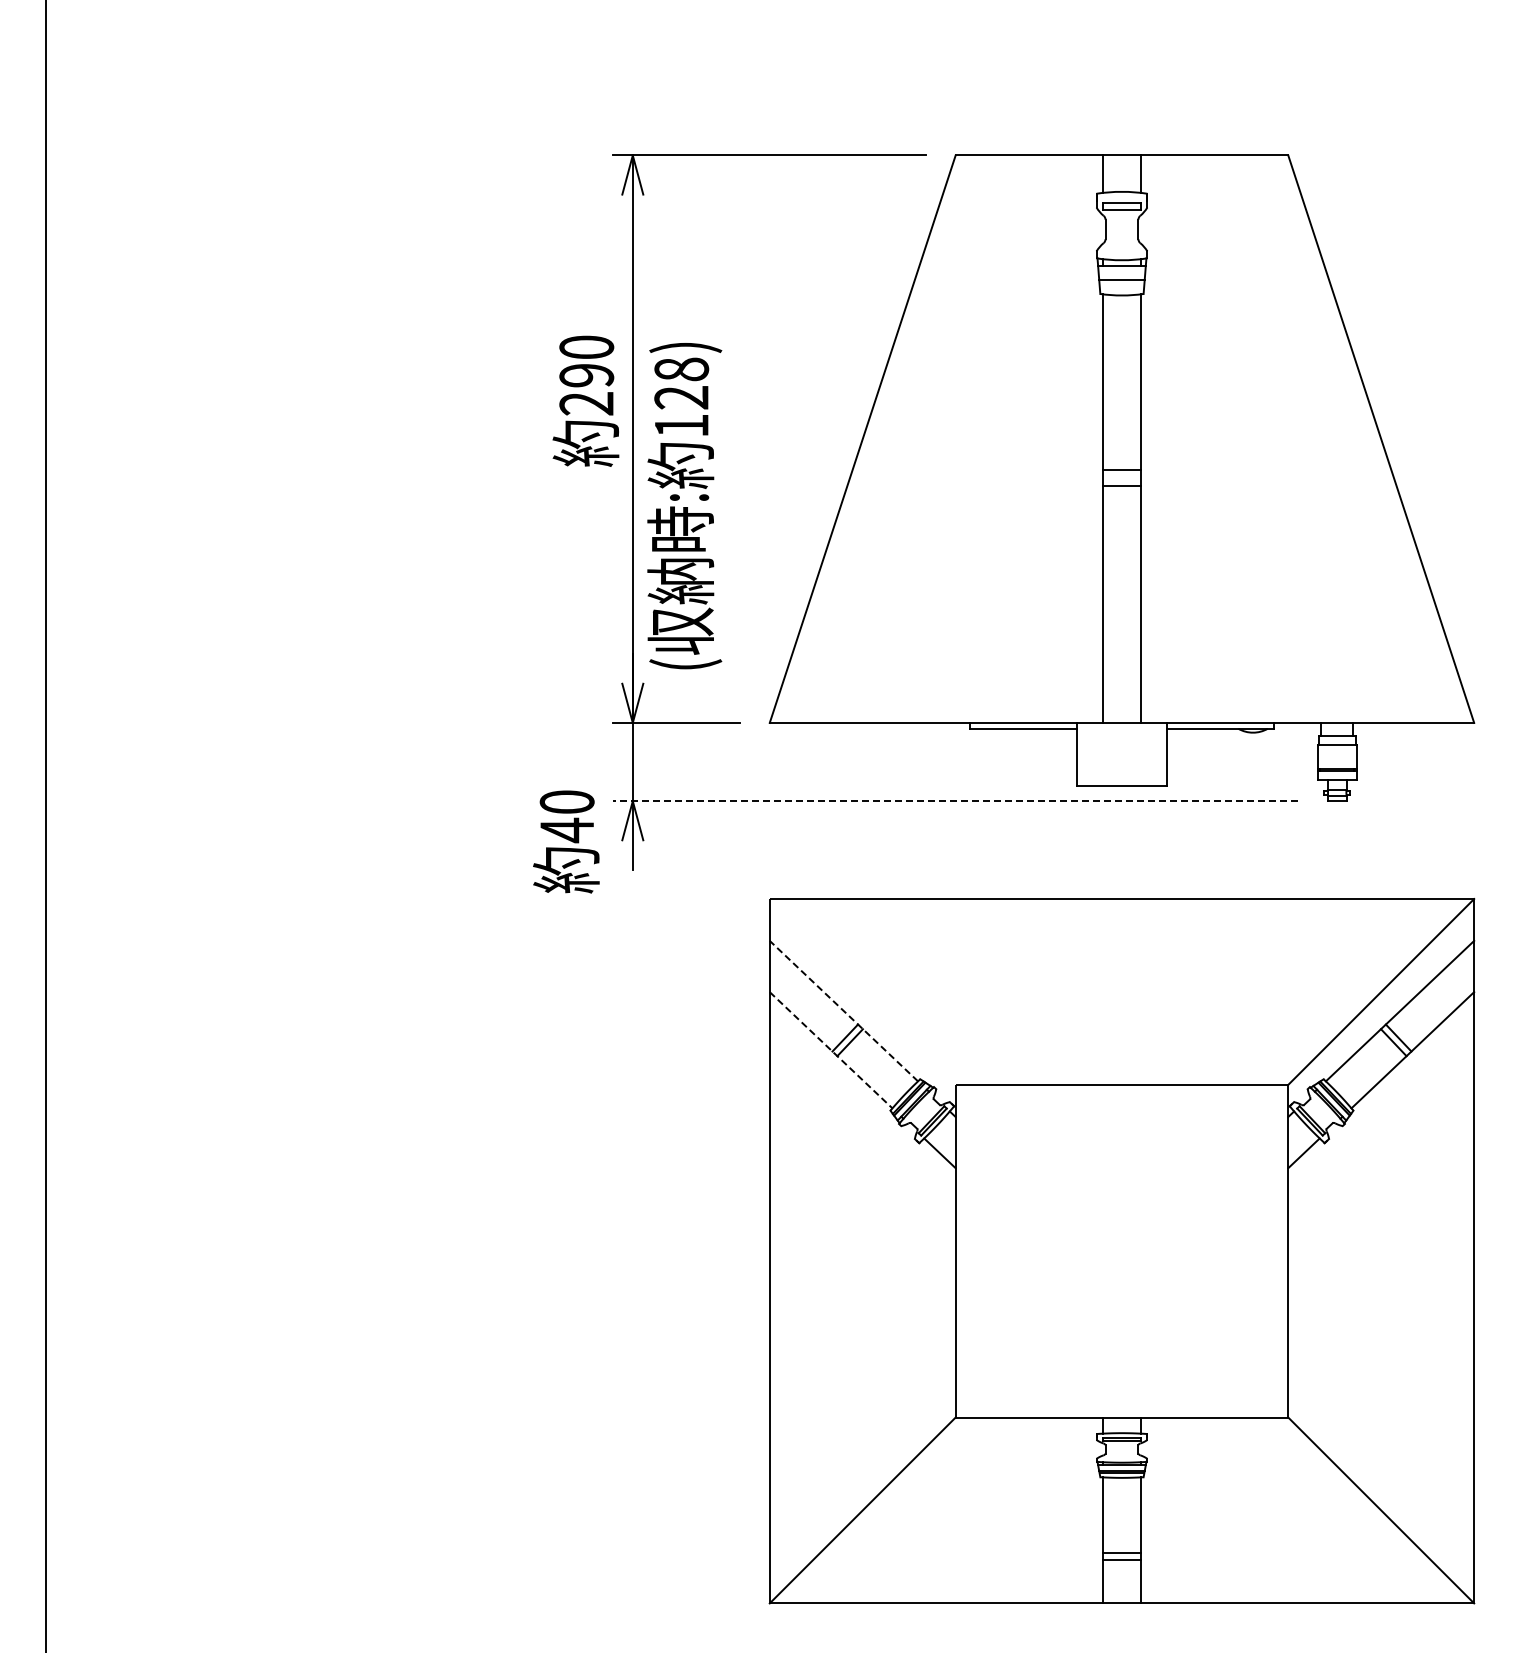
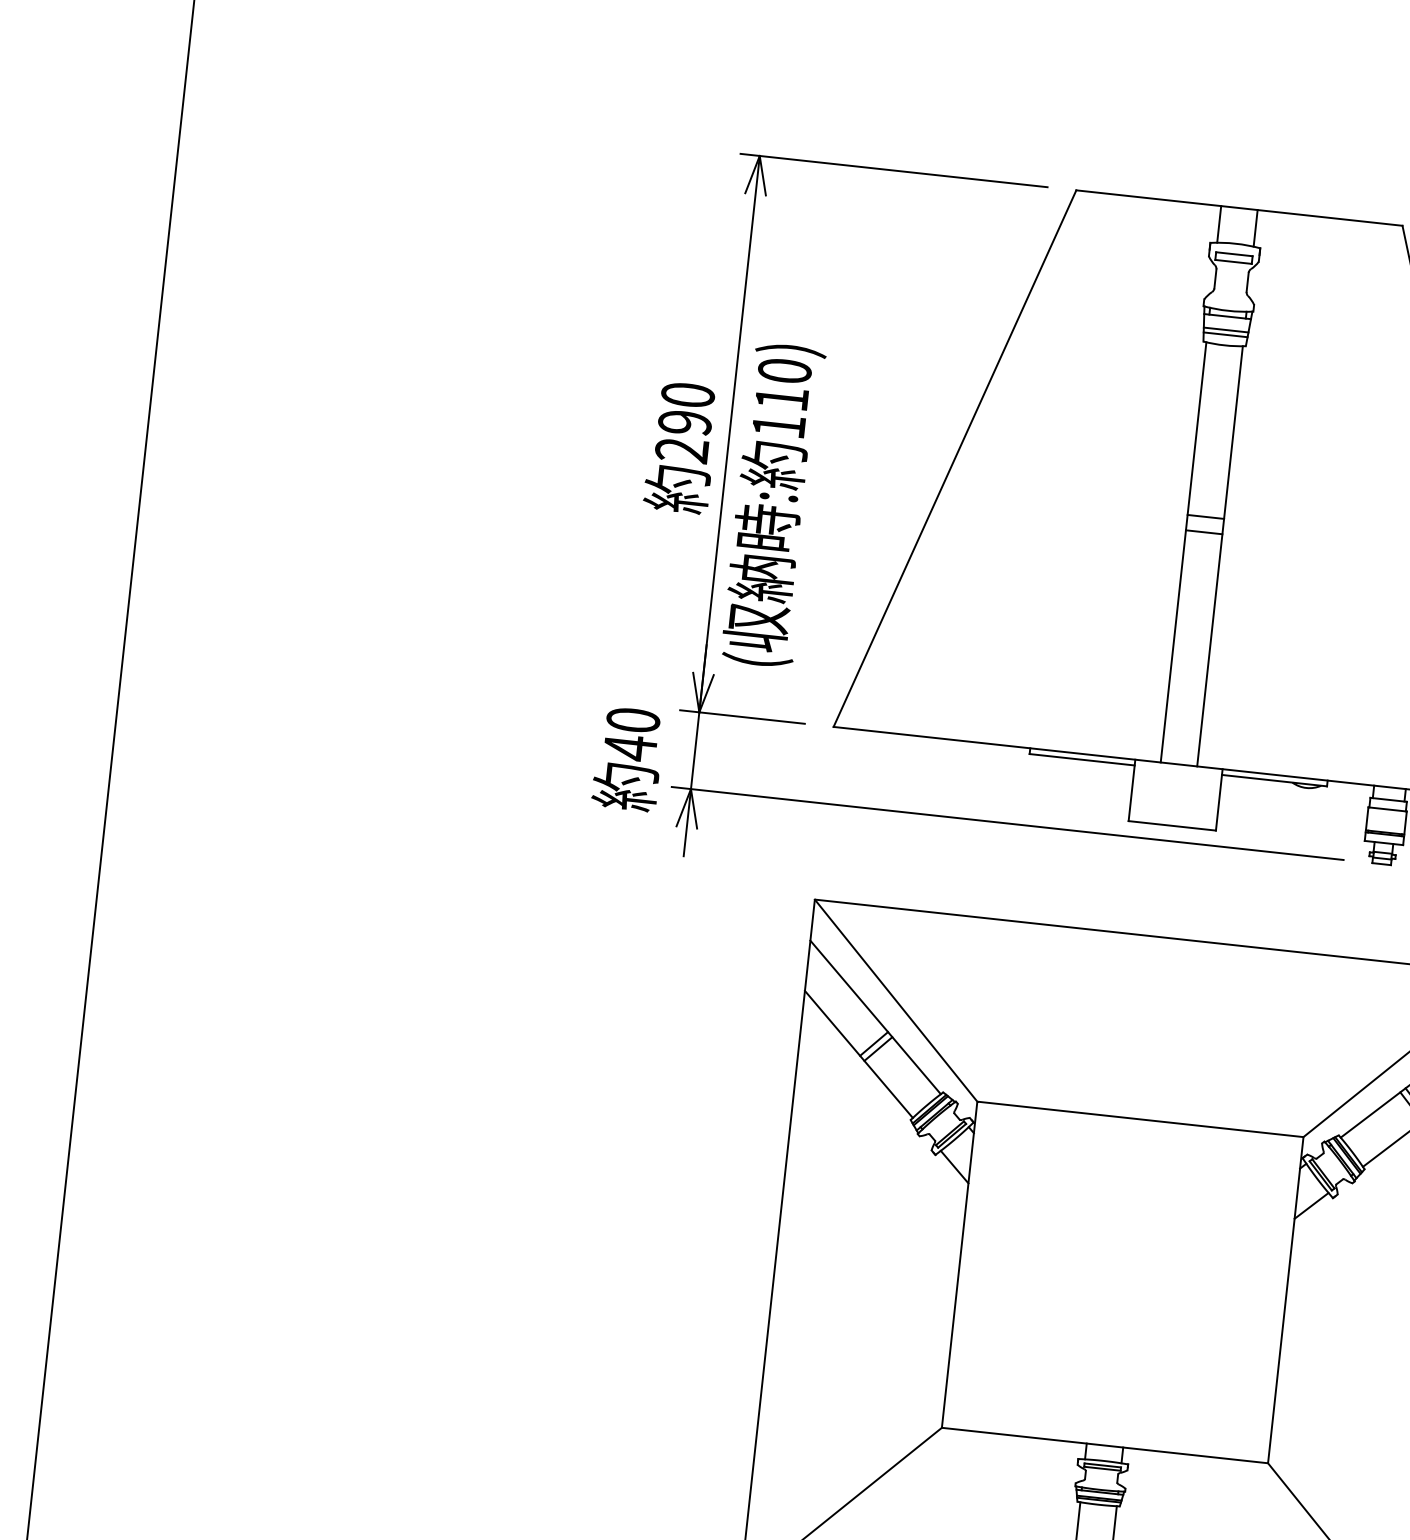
line: (1121, 284) -> (1225, 334), added
text: (681, 383) -> (783, 384), 128) -> 110)
text: (585, 400) -> (681, 447), moved
line: (955, 801) -> (1007, 823), dashed -> solid
text: (566, 841) -> (628, 758), moved
line: (862, 991) -> (895, 1000), added
line: (843, 1010) -> (875, 1016), dashed -> solid
line: (831, 1050) -> (859, 1054), dashed -> solid

